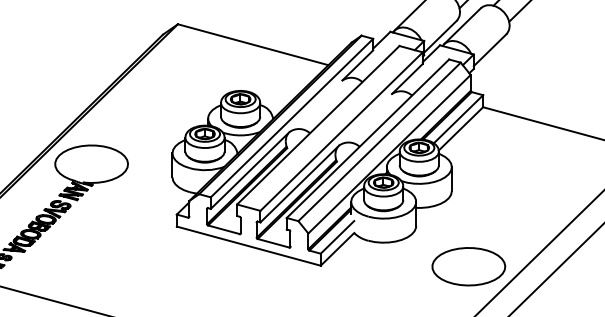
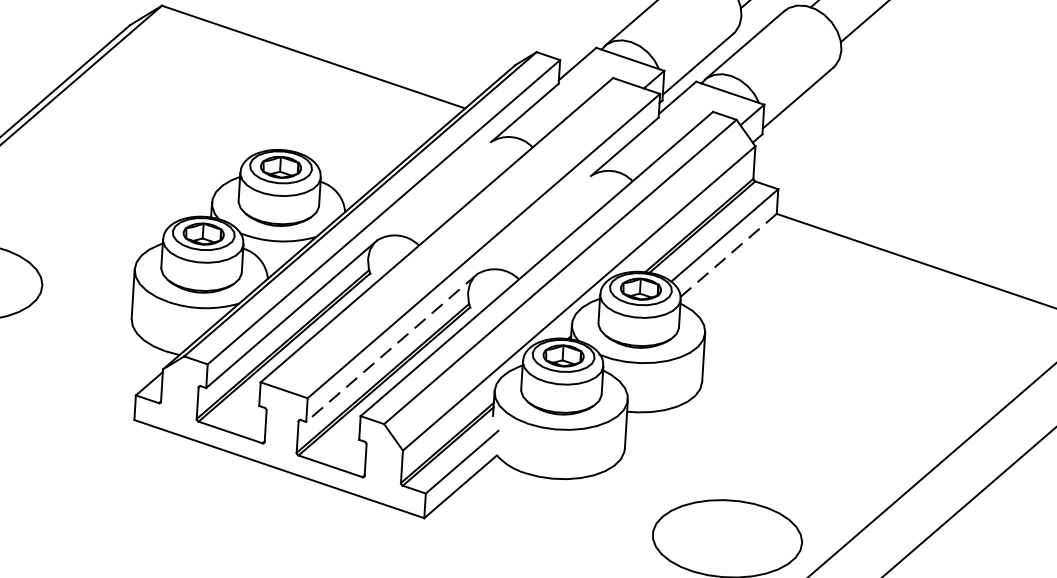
line: (460, 129) -> (727, 256), solid -> dashed
line: (299, 184) -> (390, 349), solid -> dashed

